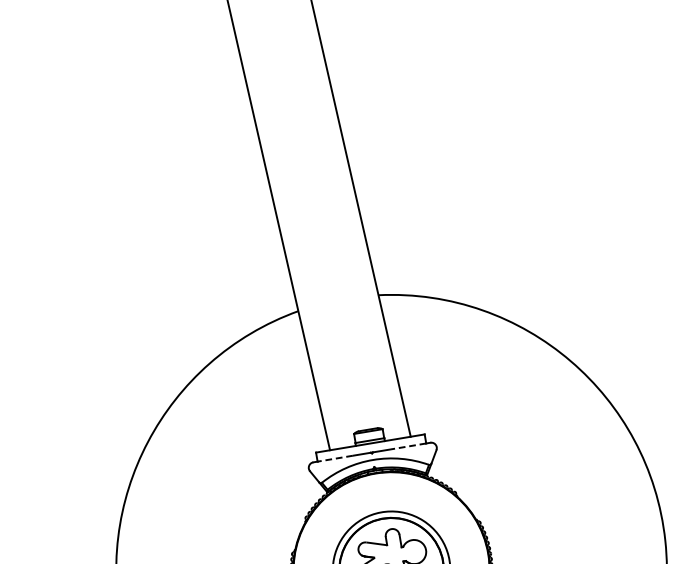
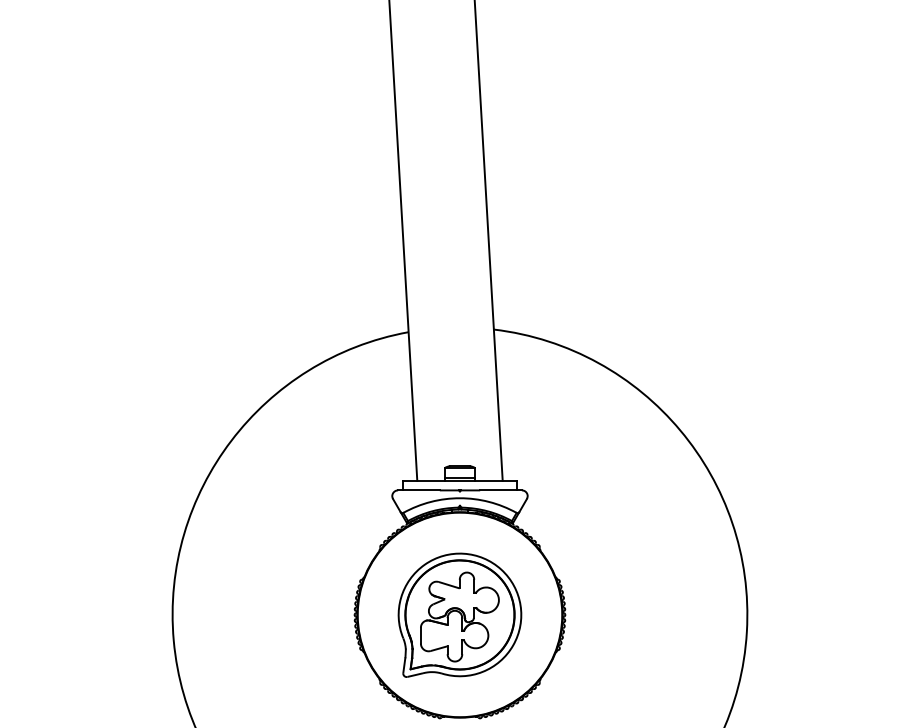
line: (408, 446) -> (498, 490), dashed -> solid
line: (335, 458) -> (421, 490), dashed -> solid

